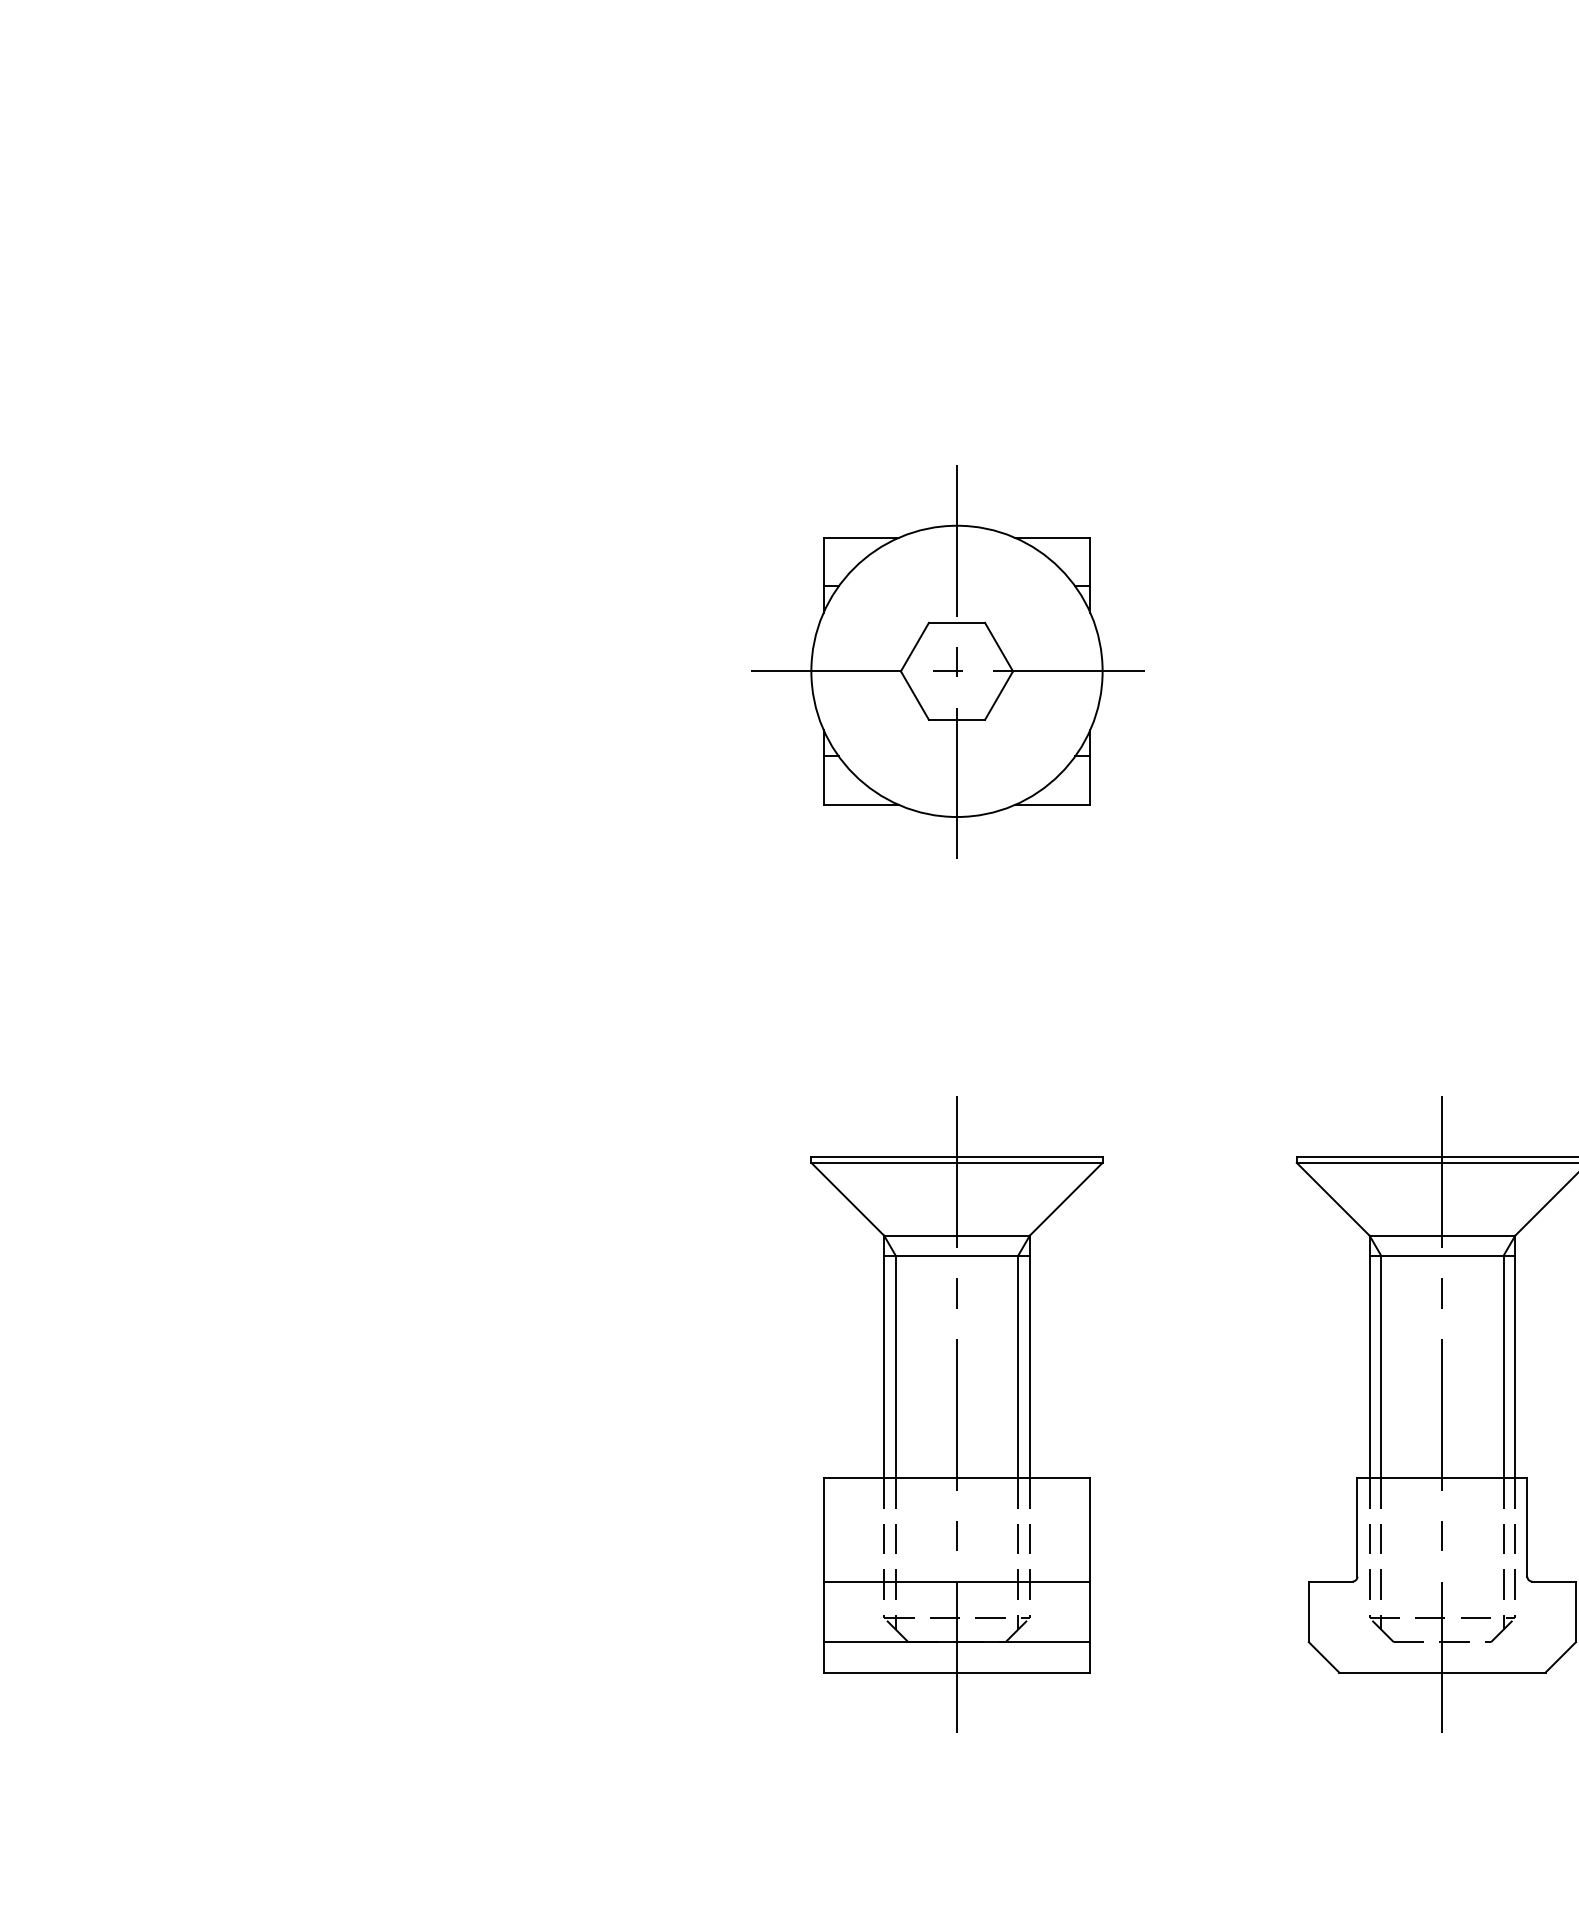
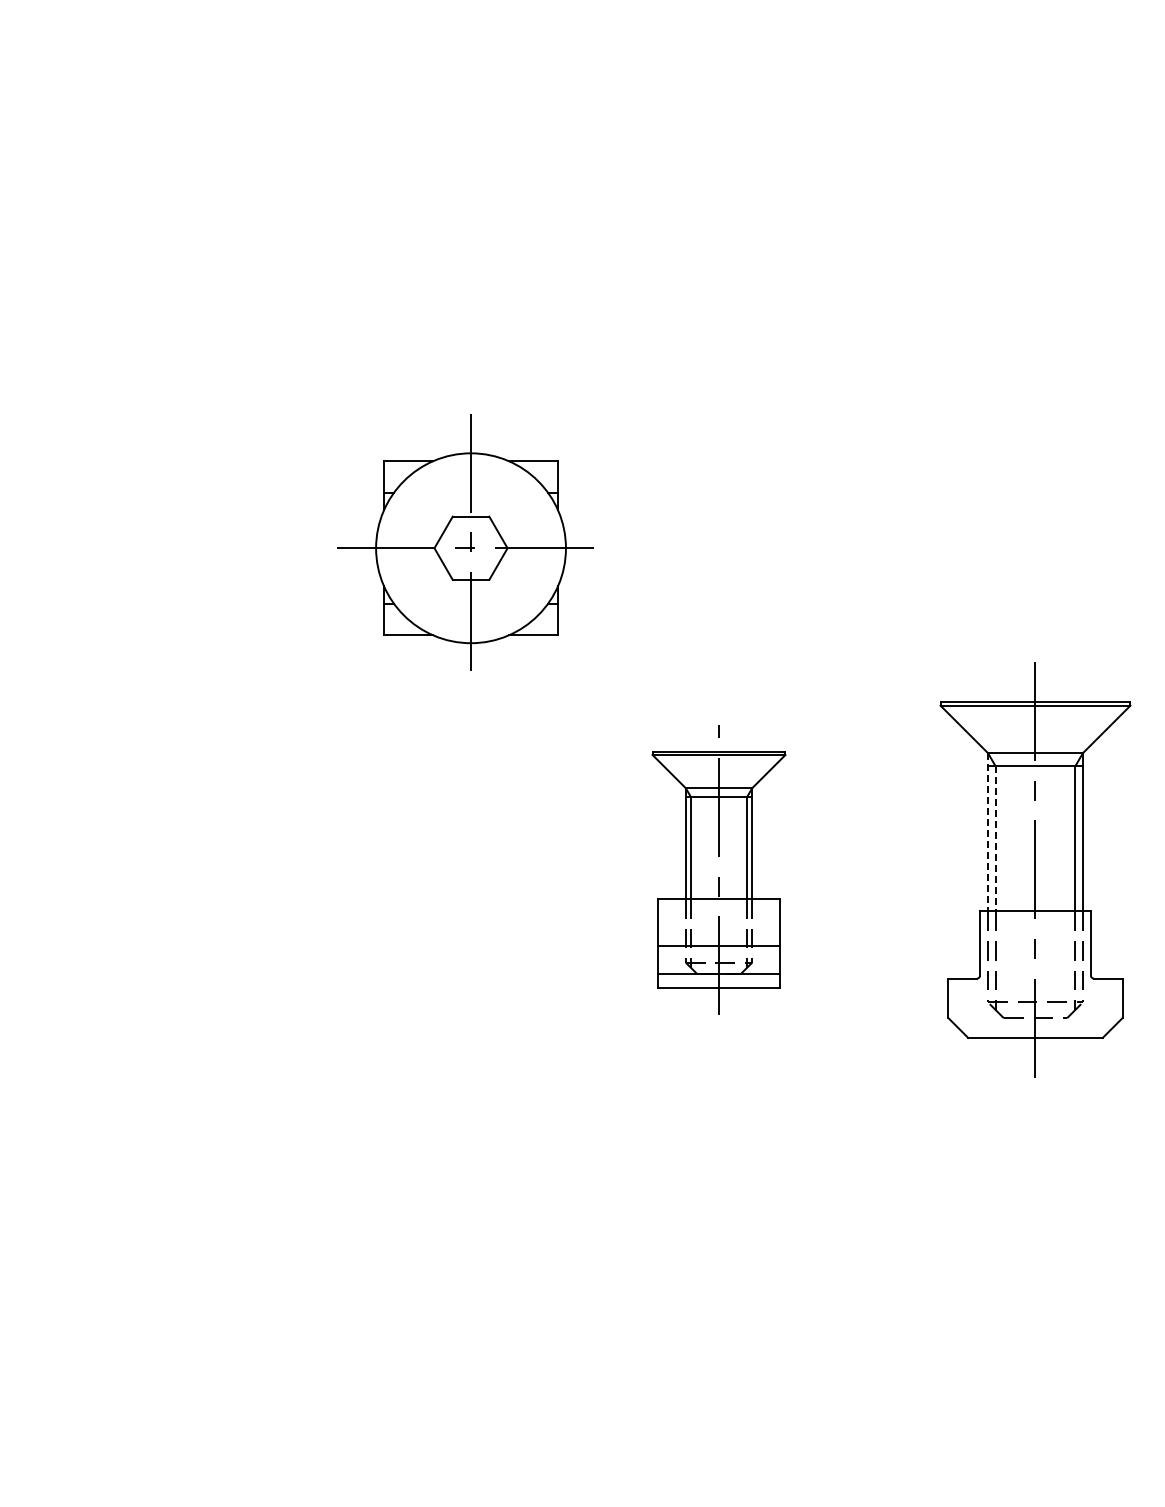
part: (948, 662) -> (465, 542), moved
line: (1370, 1357) -> (988, 832), solid -> dashed
line: (1381, 1366) -> (995, 838), solid -> dashed
part: (956, 1414) -> (718, 869), size x0.7

